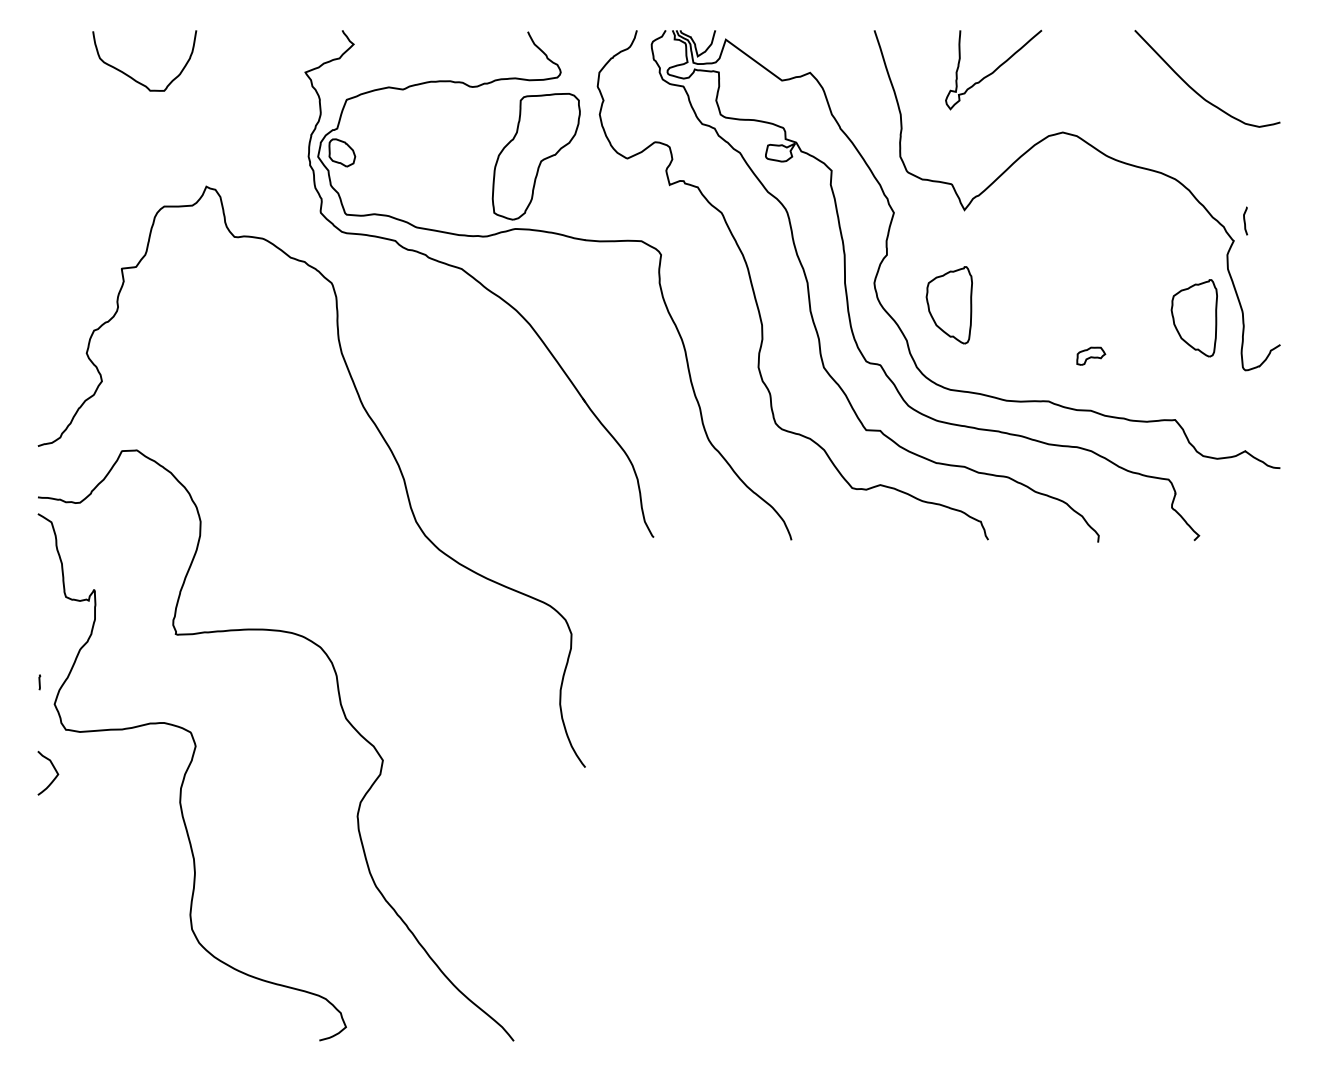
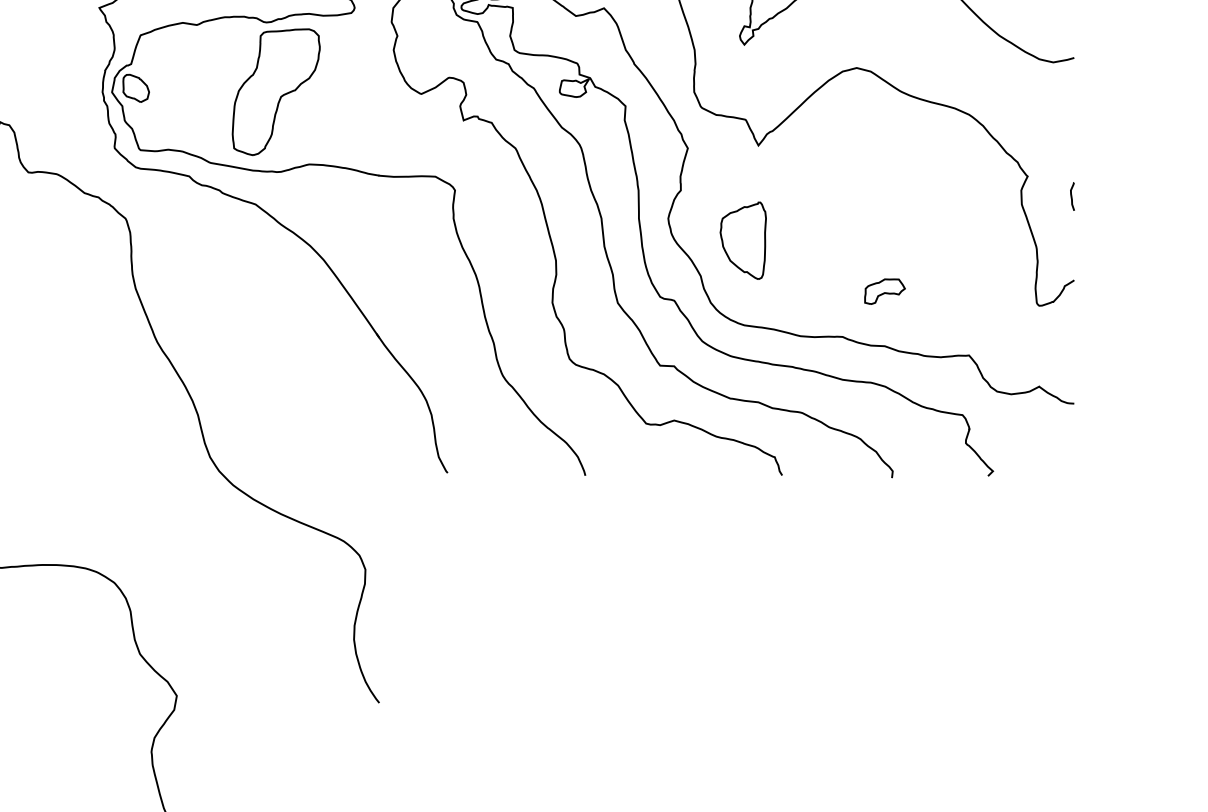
part: (535, 156) -> (275, 91), moved
curve: (1245, 220) -> (1072, 195), moved
part: (1193, 318) -> (987, 253), removed
part: (1091, 356) -> (885, 291), size x1.43

